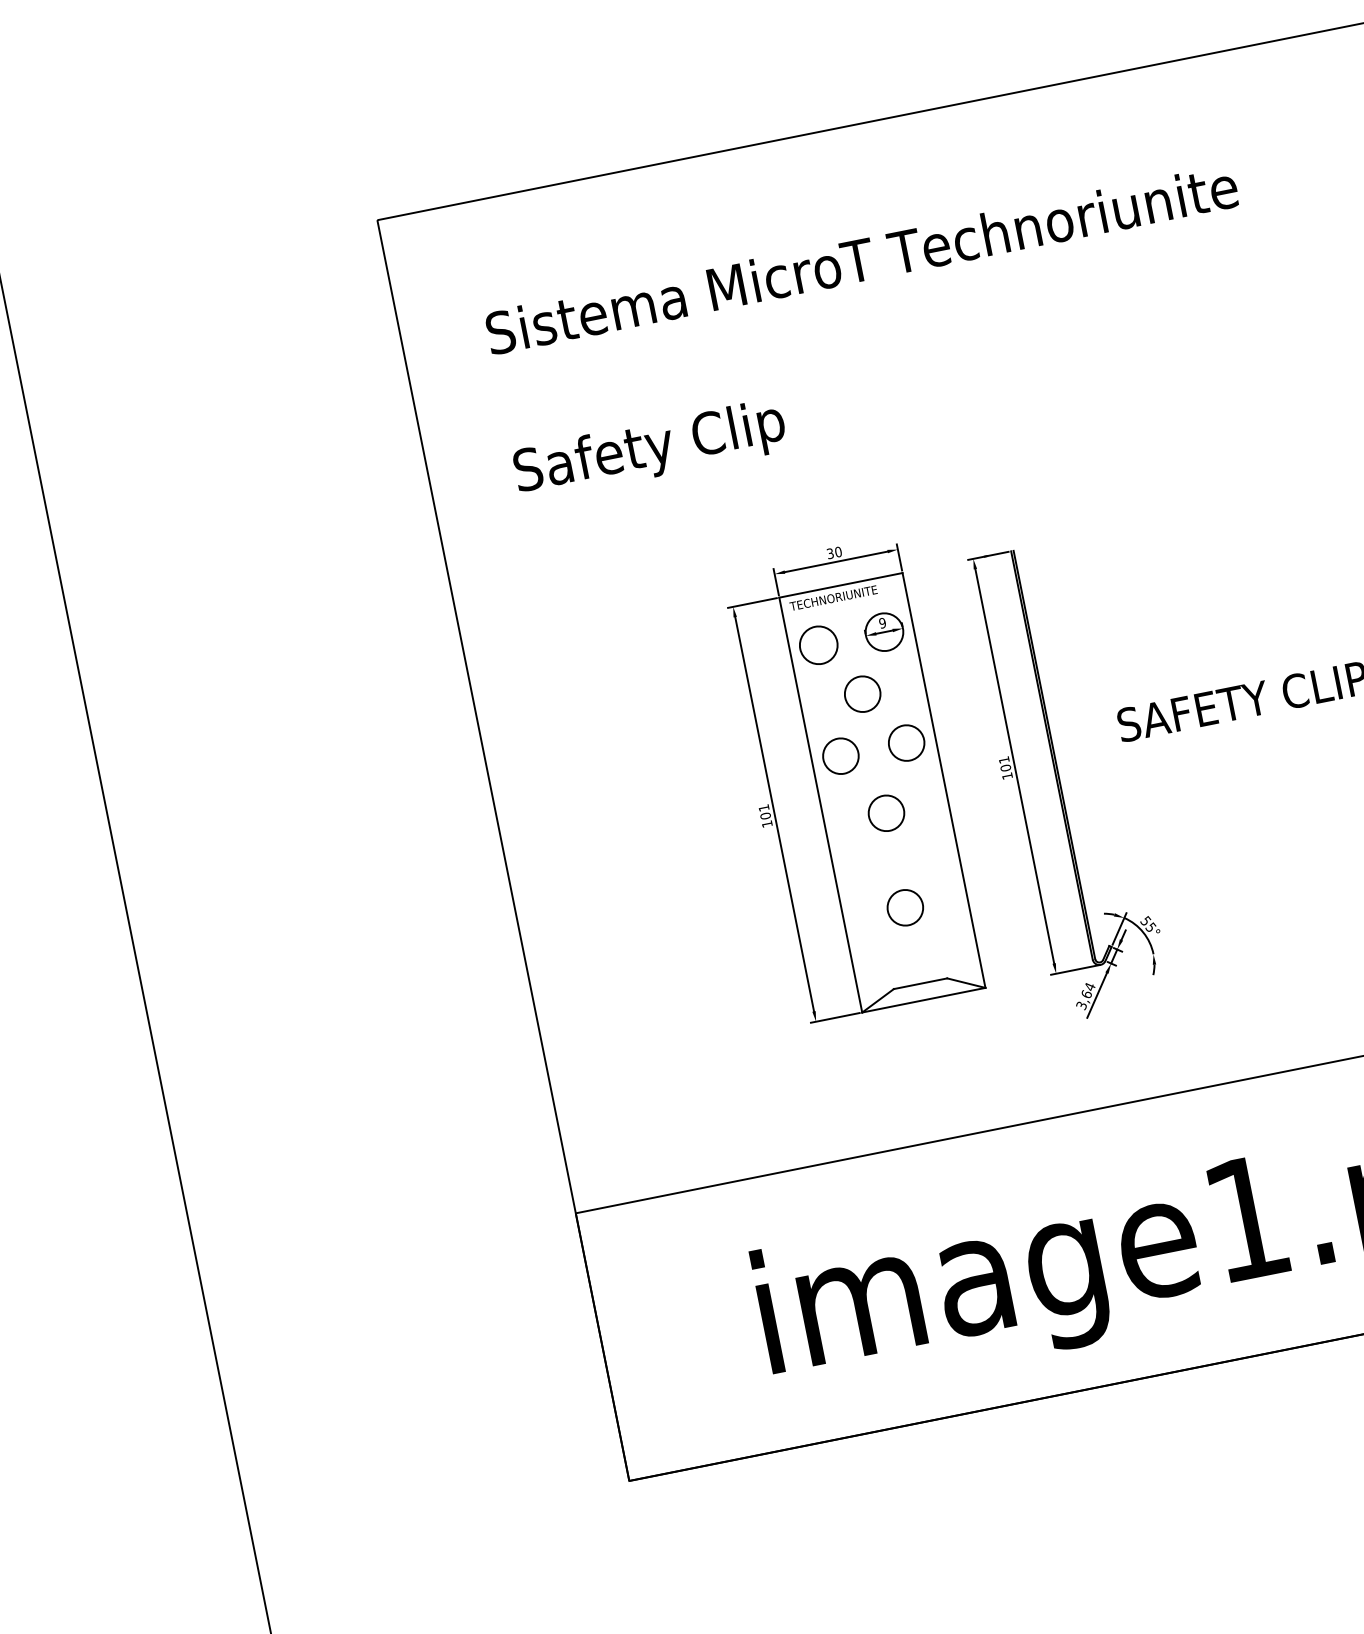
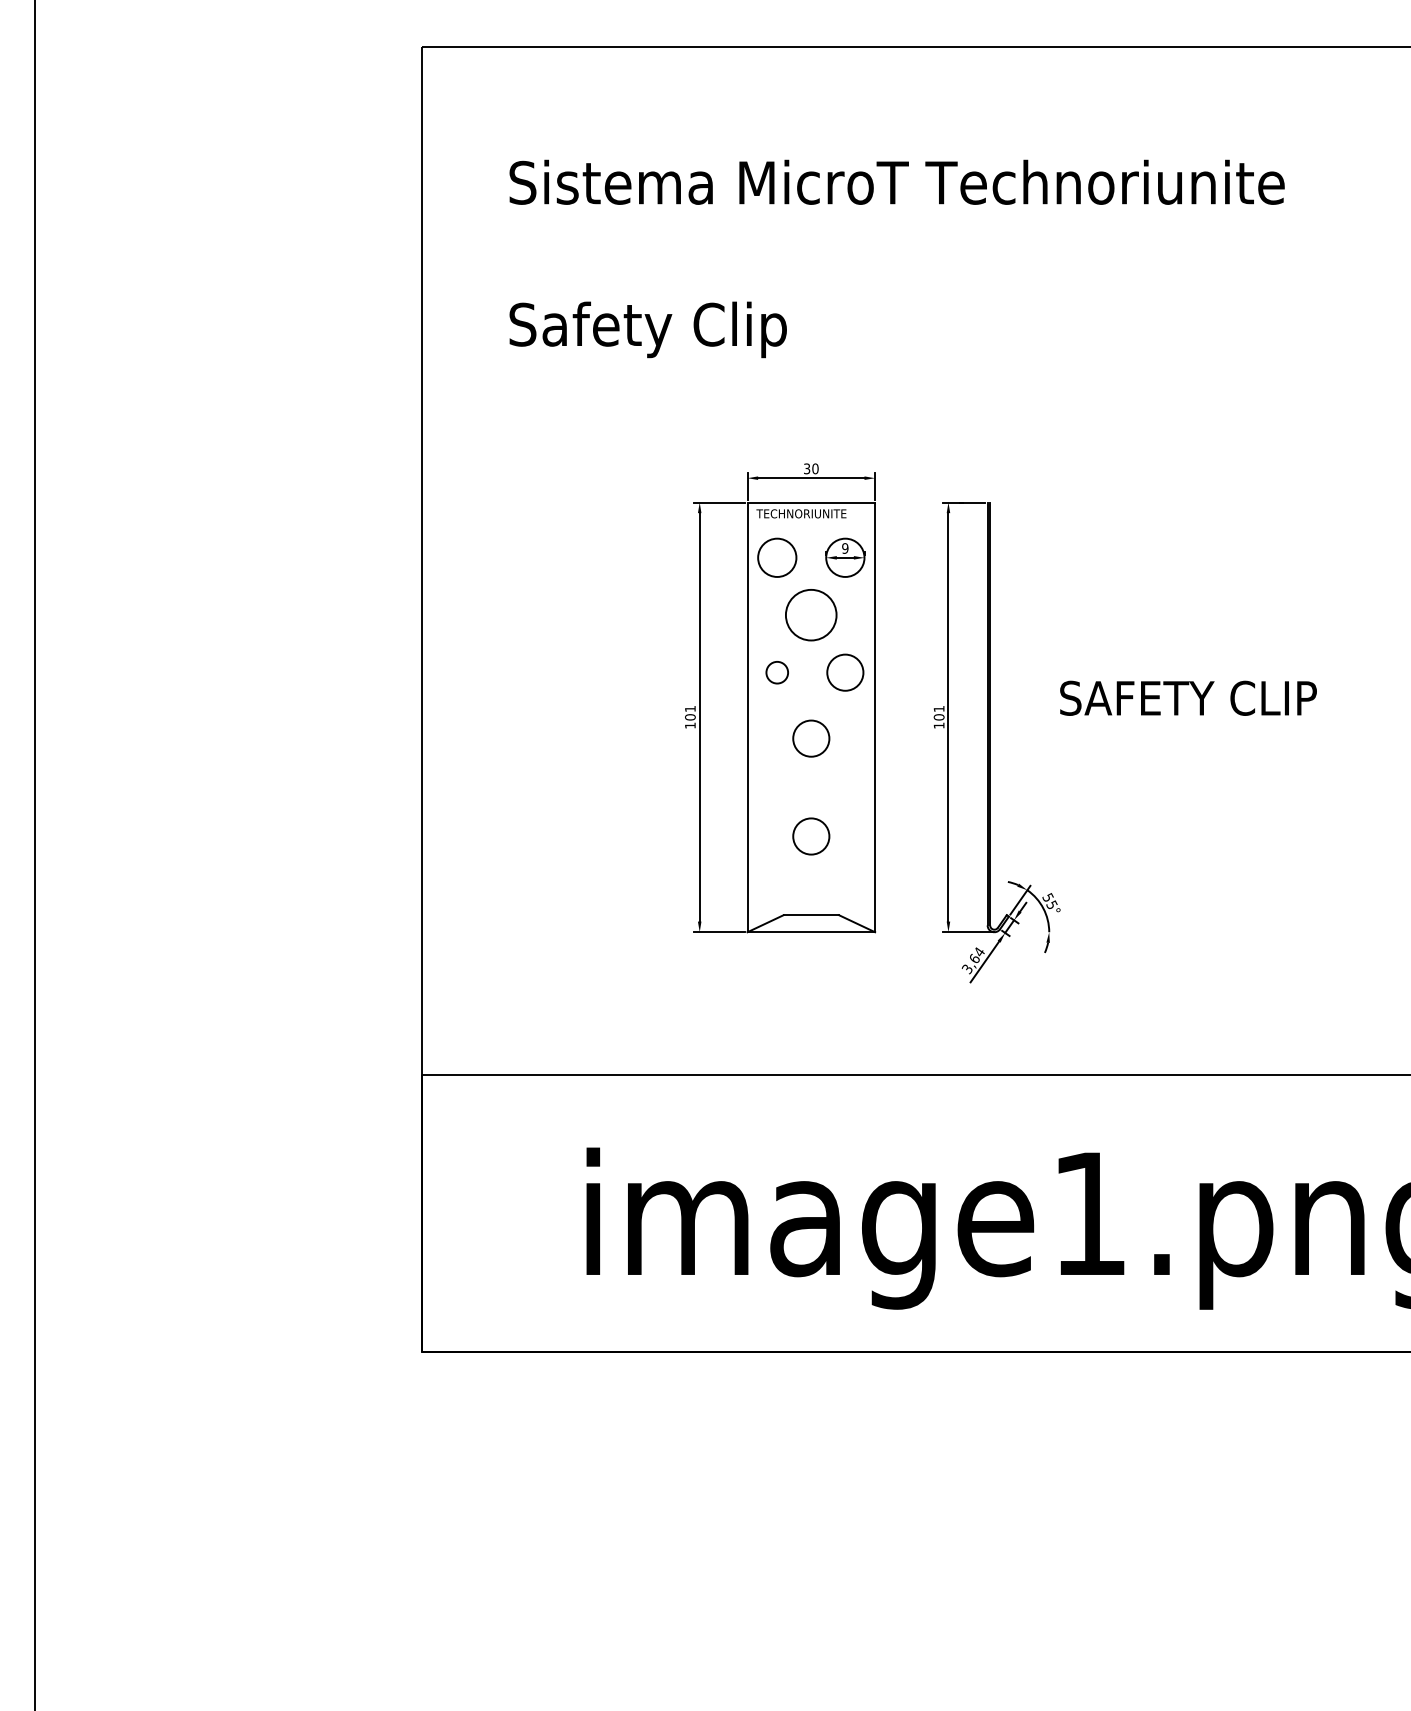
circle: (862, 694) -> (811, 615), size x1.4
circle: (841, 755) -> (777, 672), size x0.6

